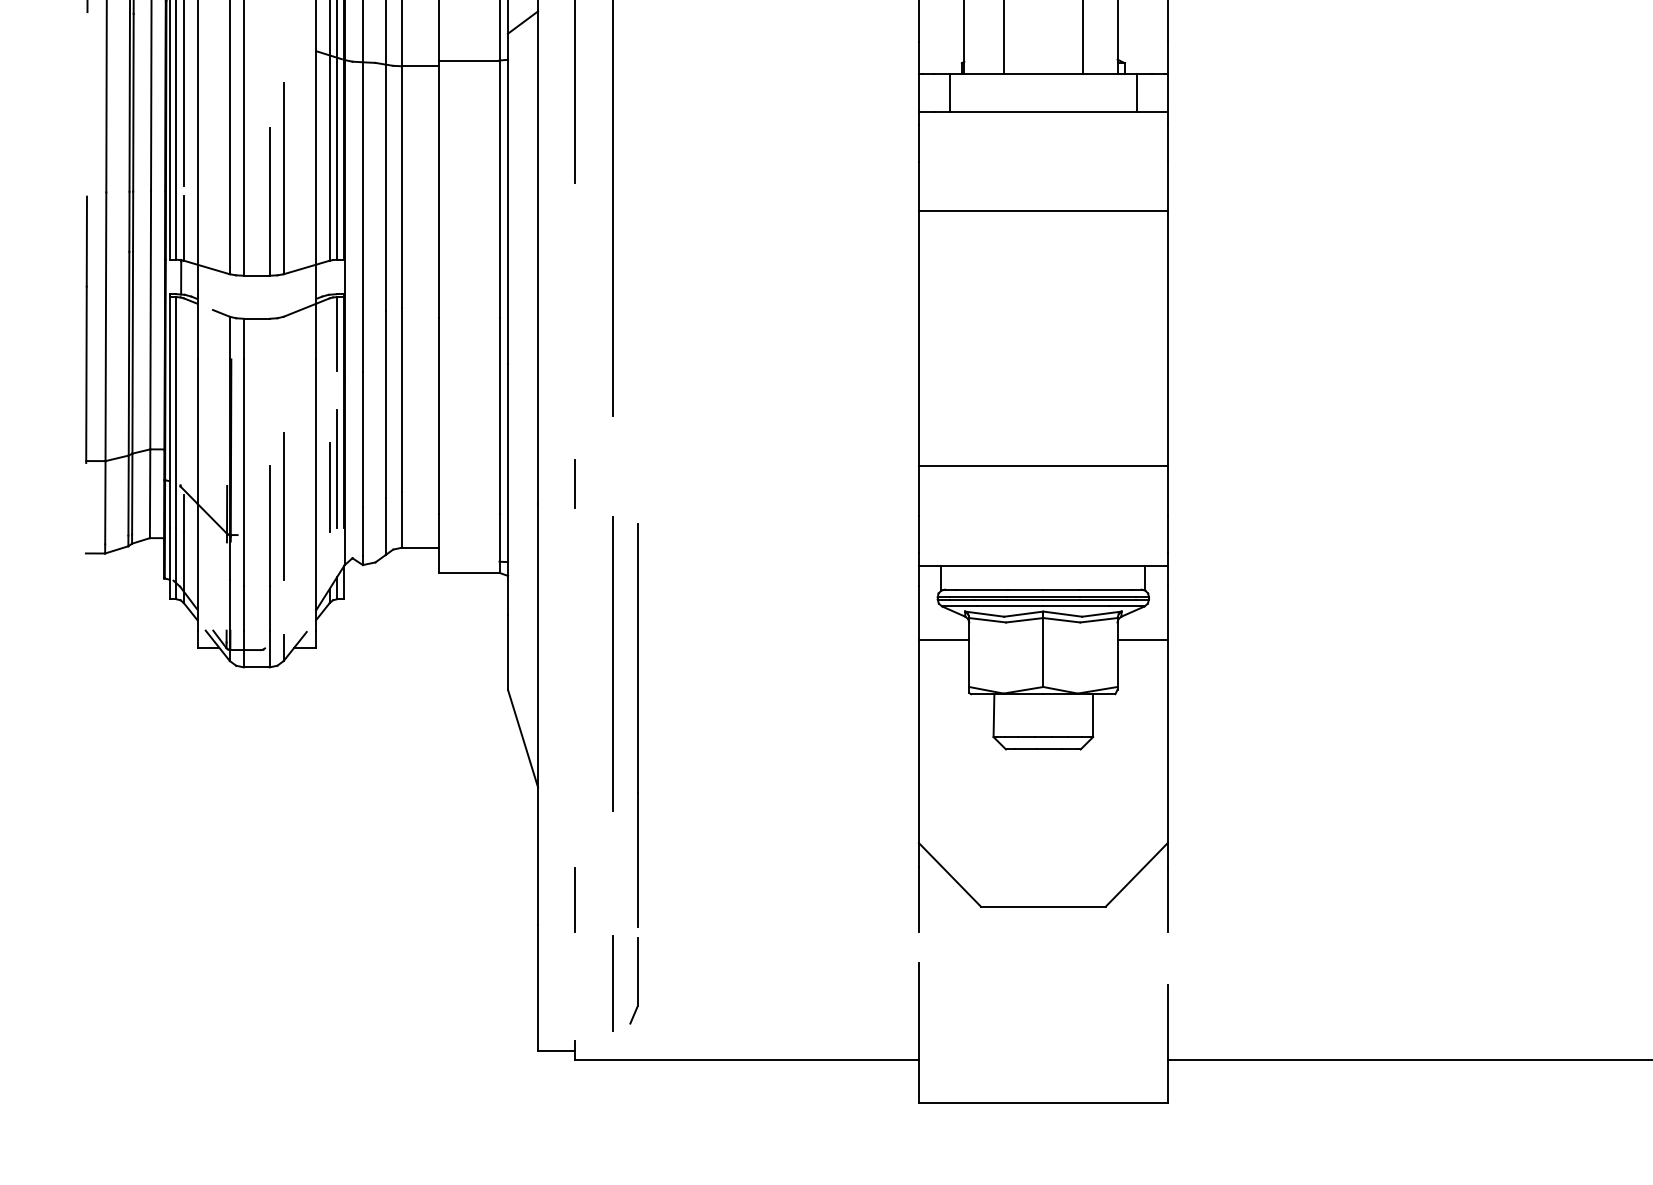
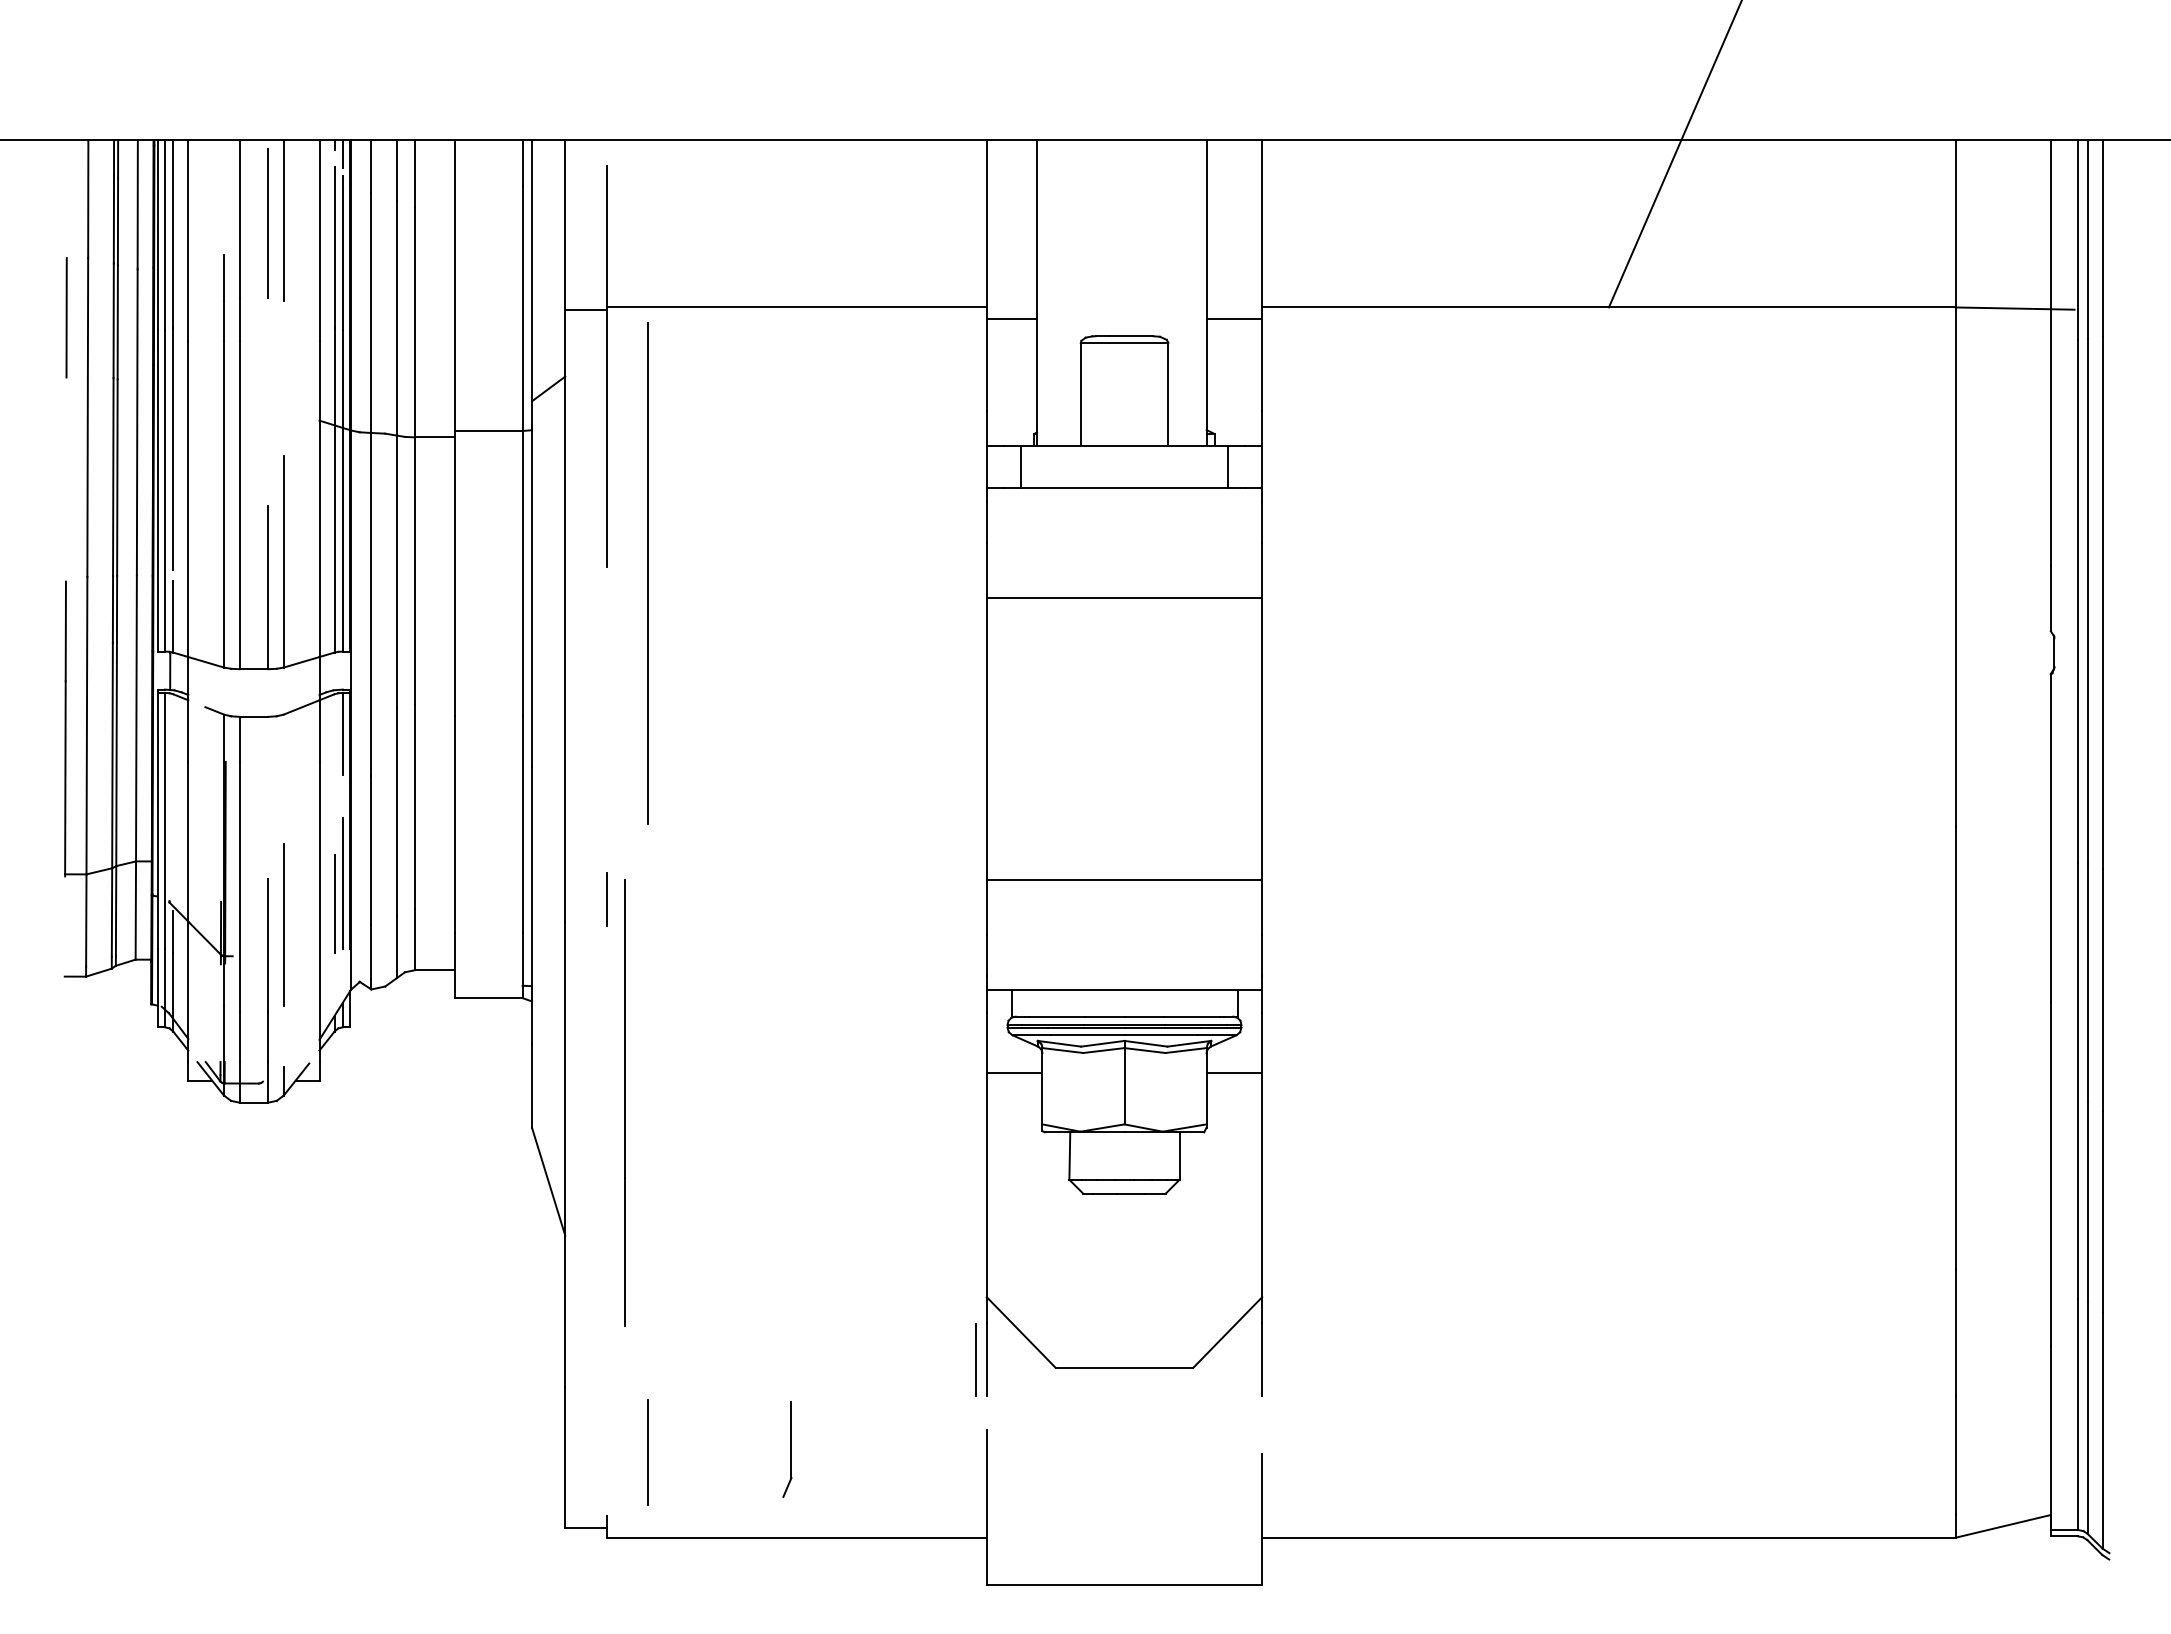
line: (612, 664) -> (647, 1099), removed
line: (636, 725) -> (624, 1102), moved
line: (575, 899) -> (975, 1359), moved
part: (634, 980) -> (787, 1449), moved

